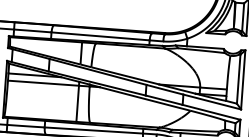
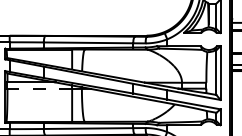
line: (43, 83) -> (39, 89), solid -> dashed

